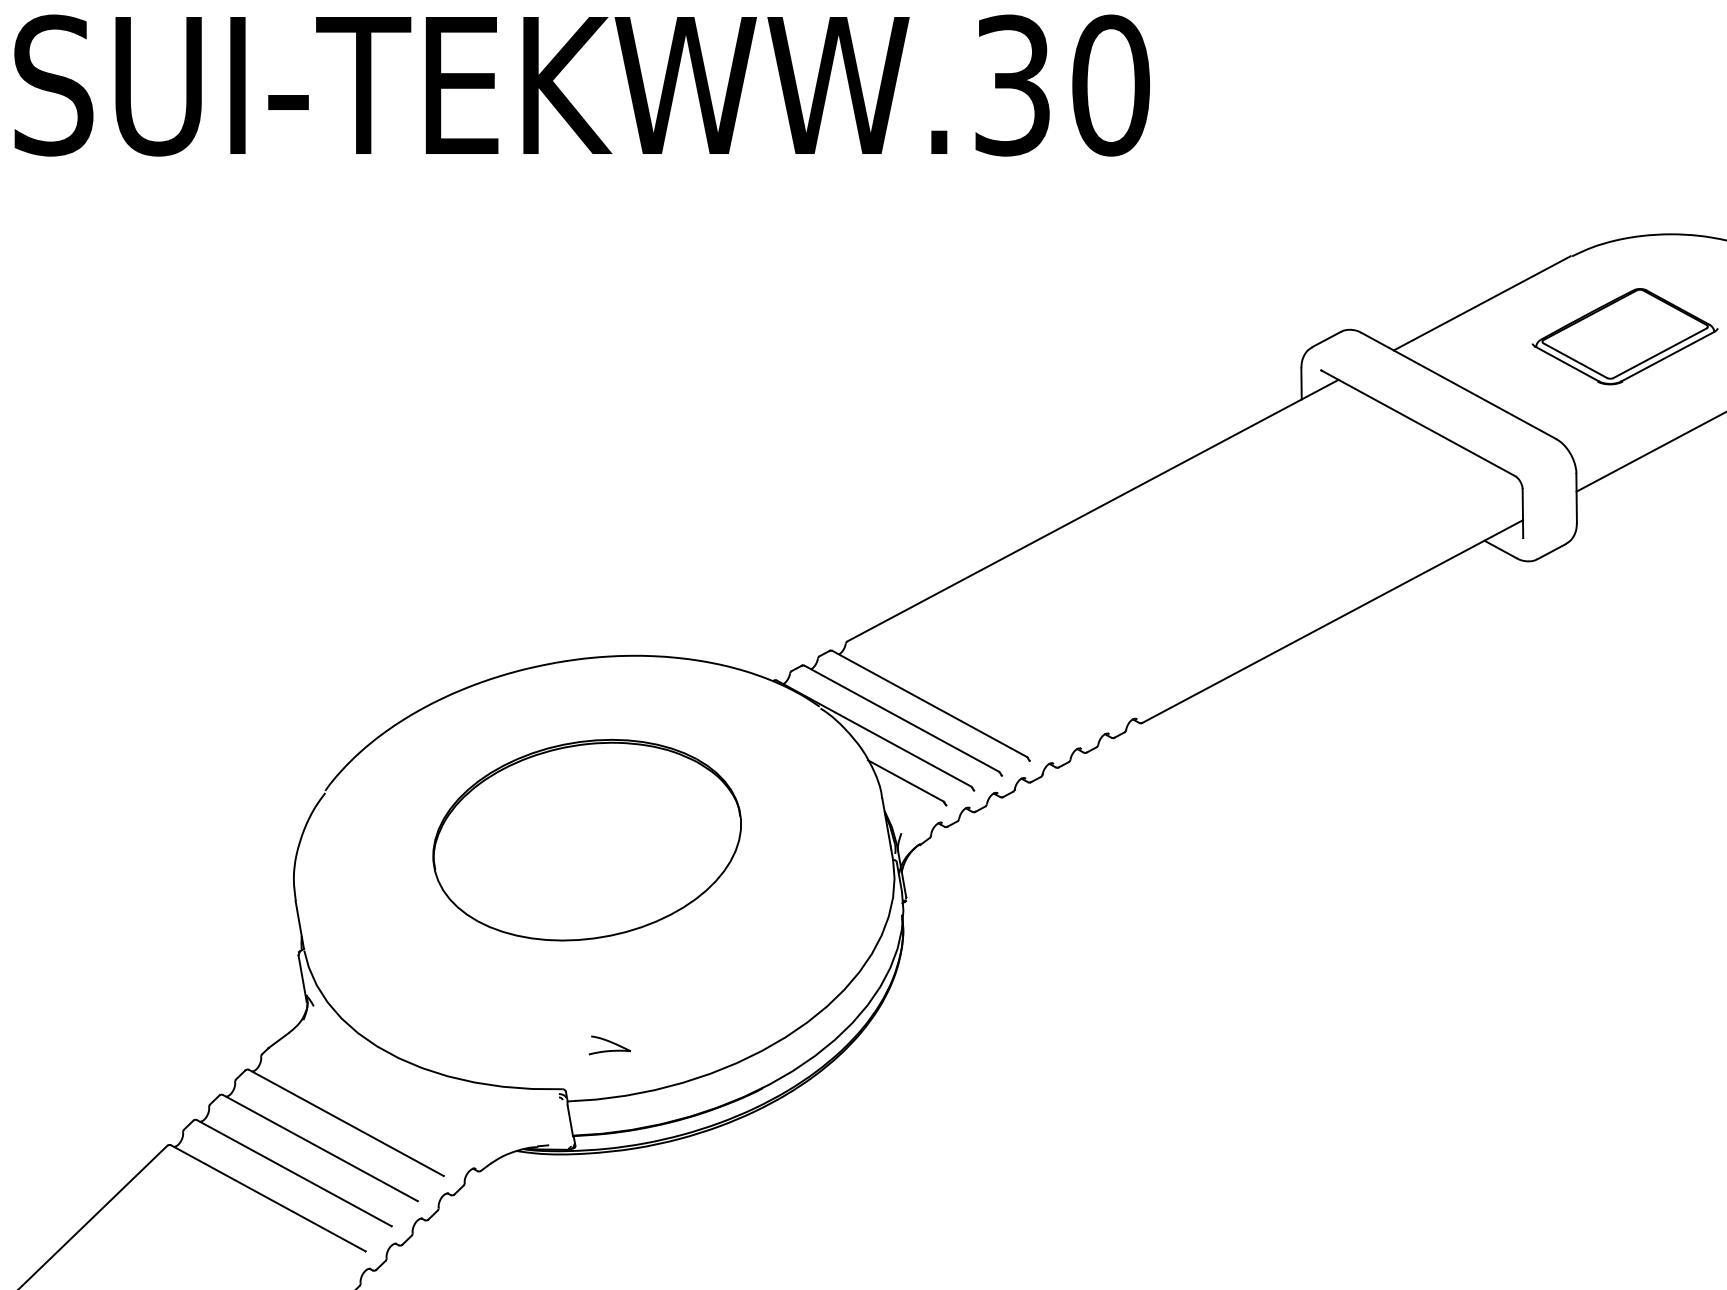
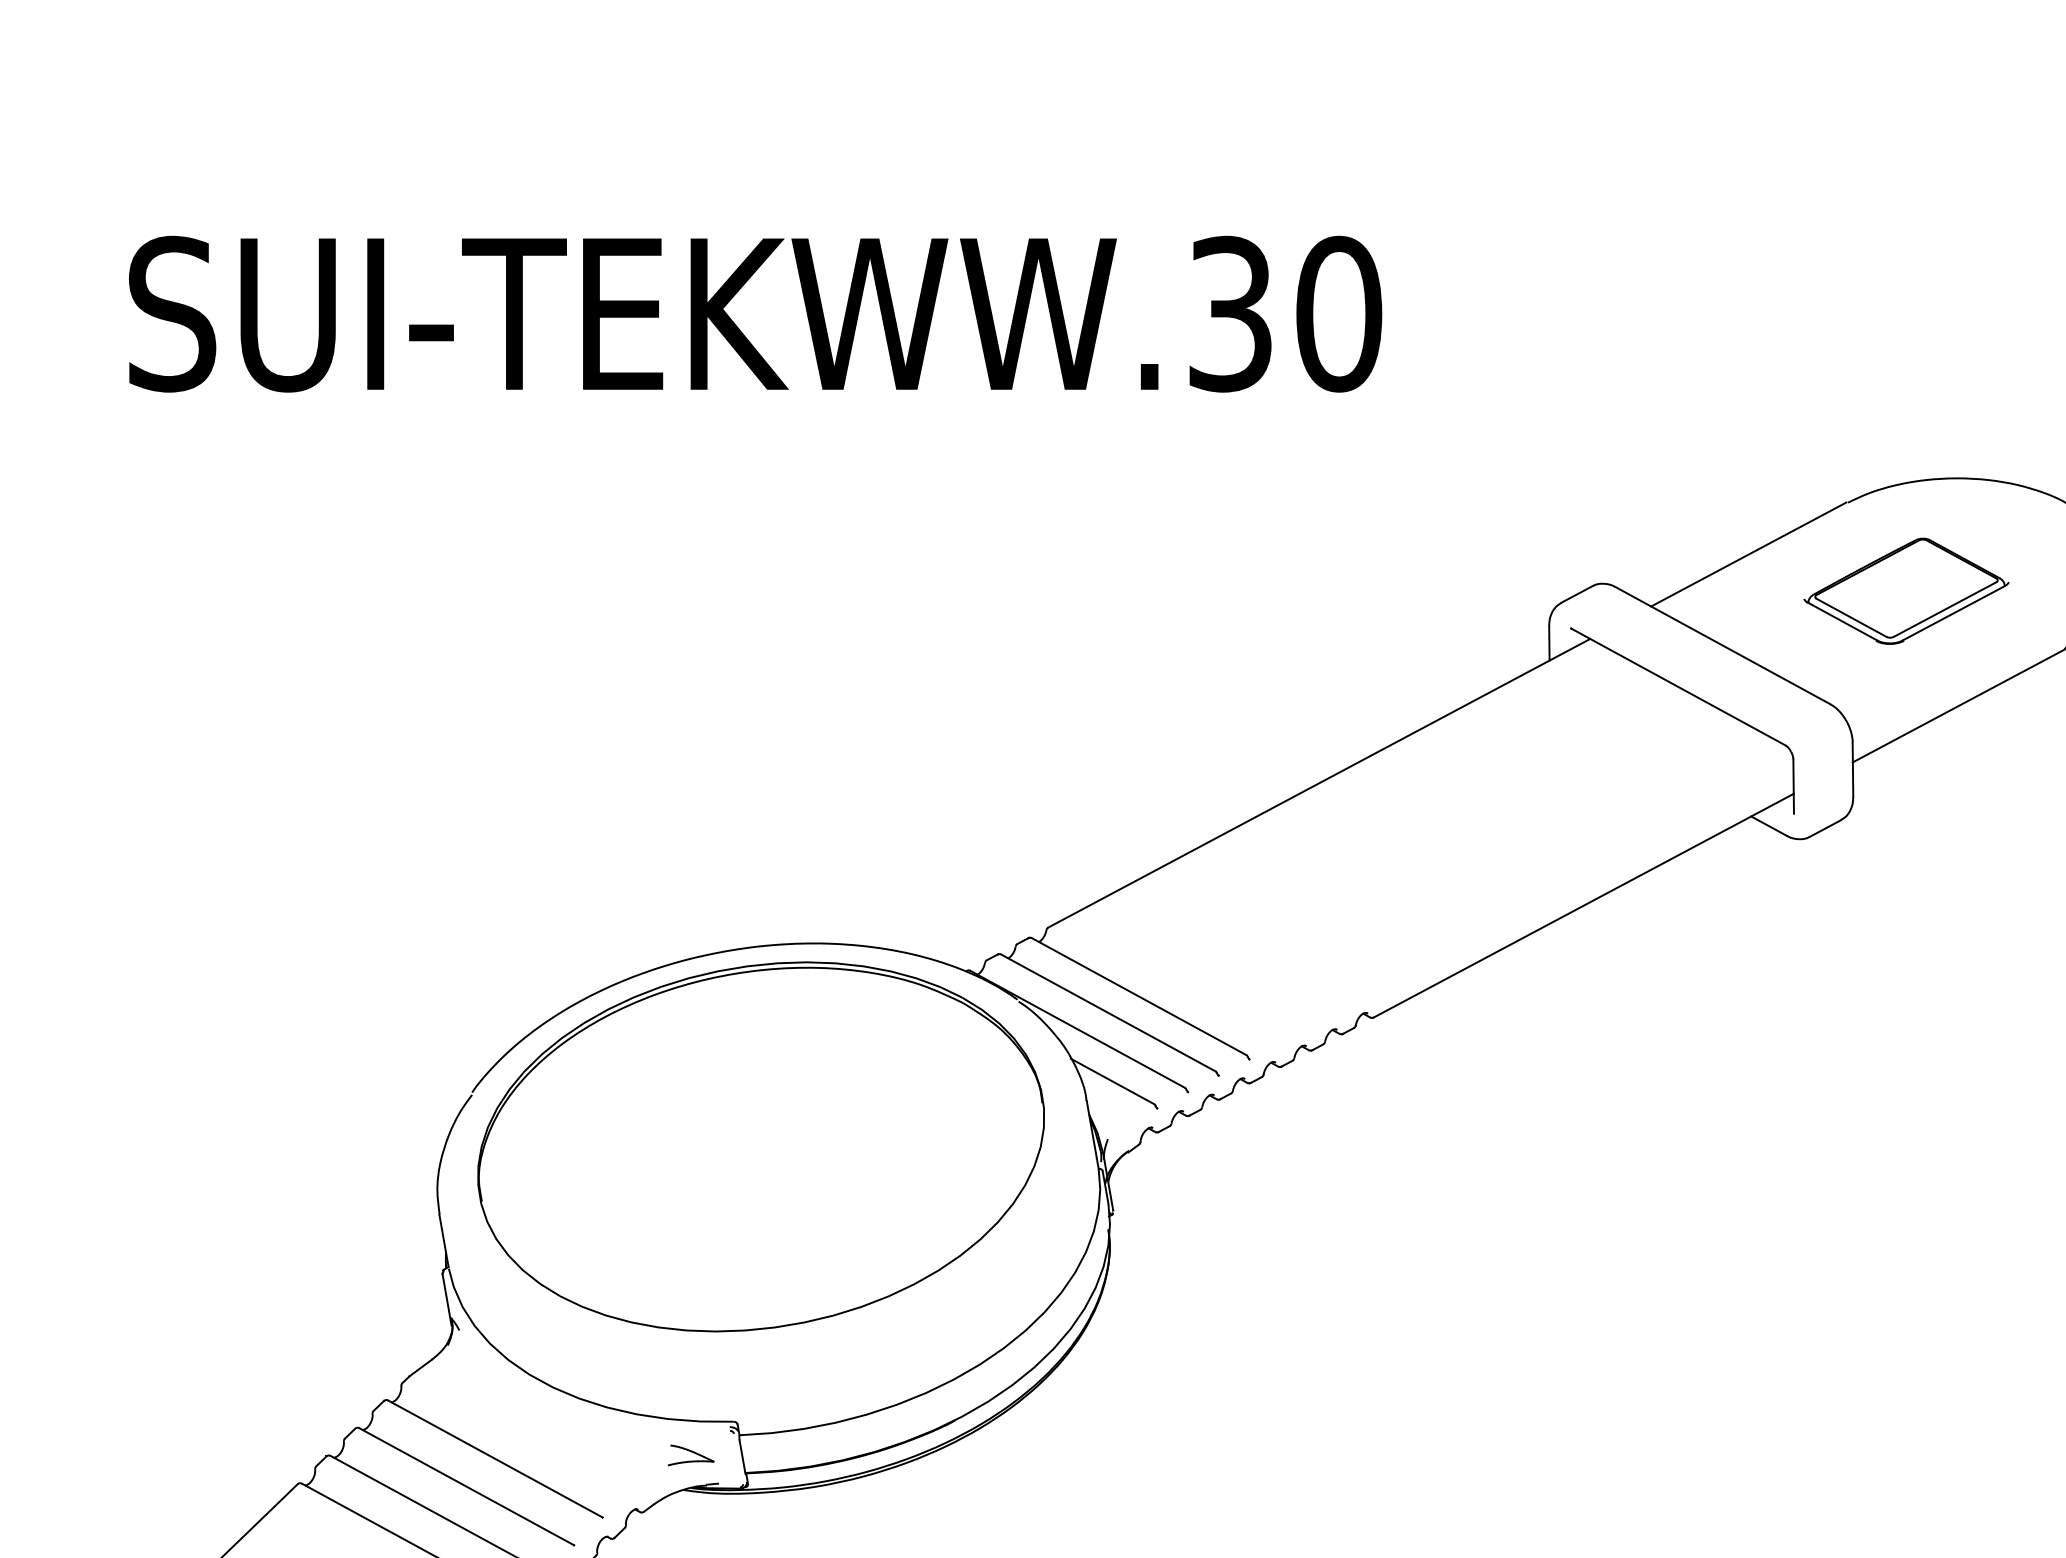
part: (586, 839) -> (760, 1146), size x1.67
part: (609, 1045) -> (690, 1455), moved

